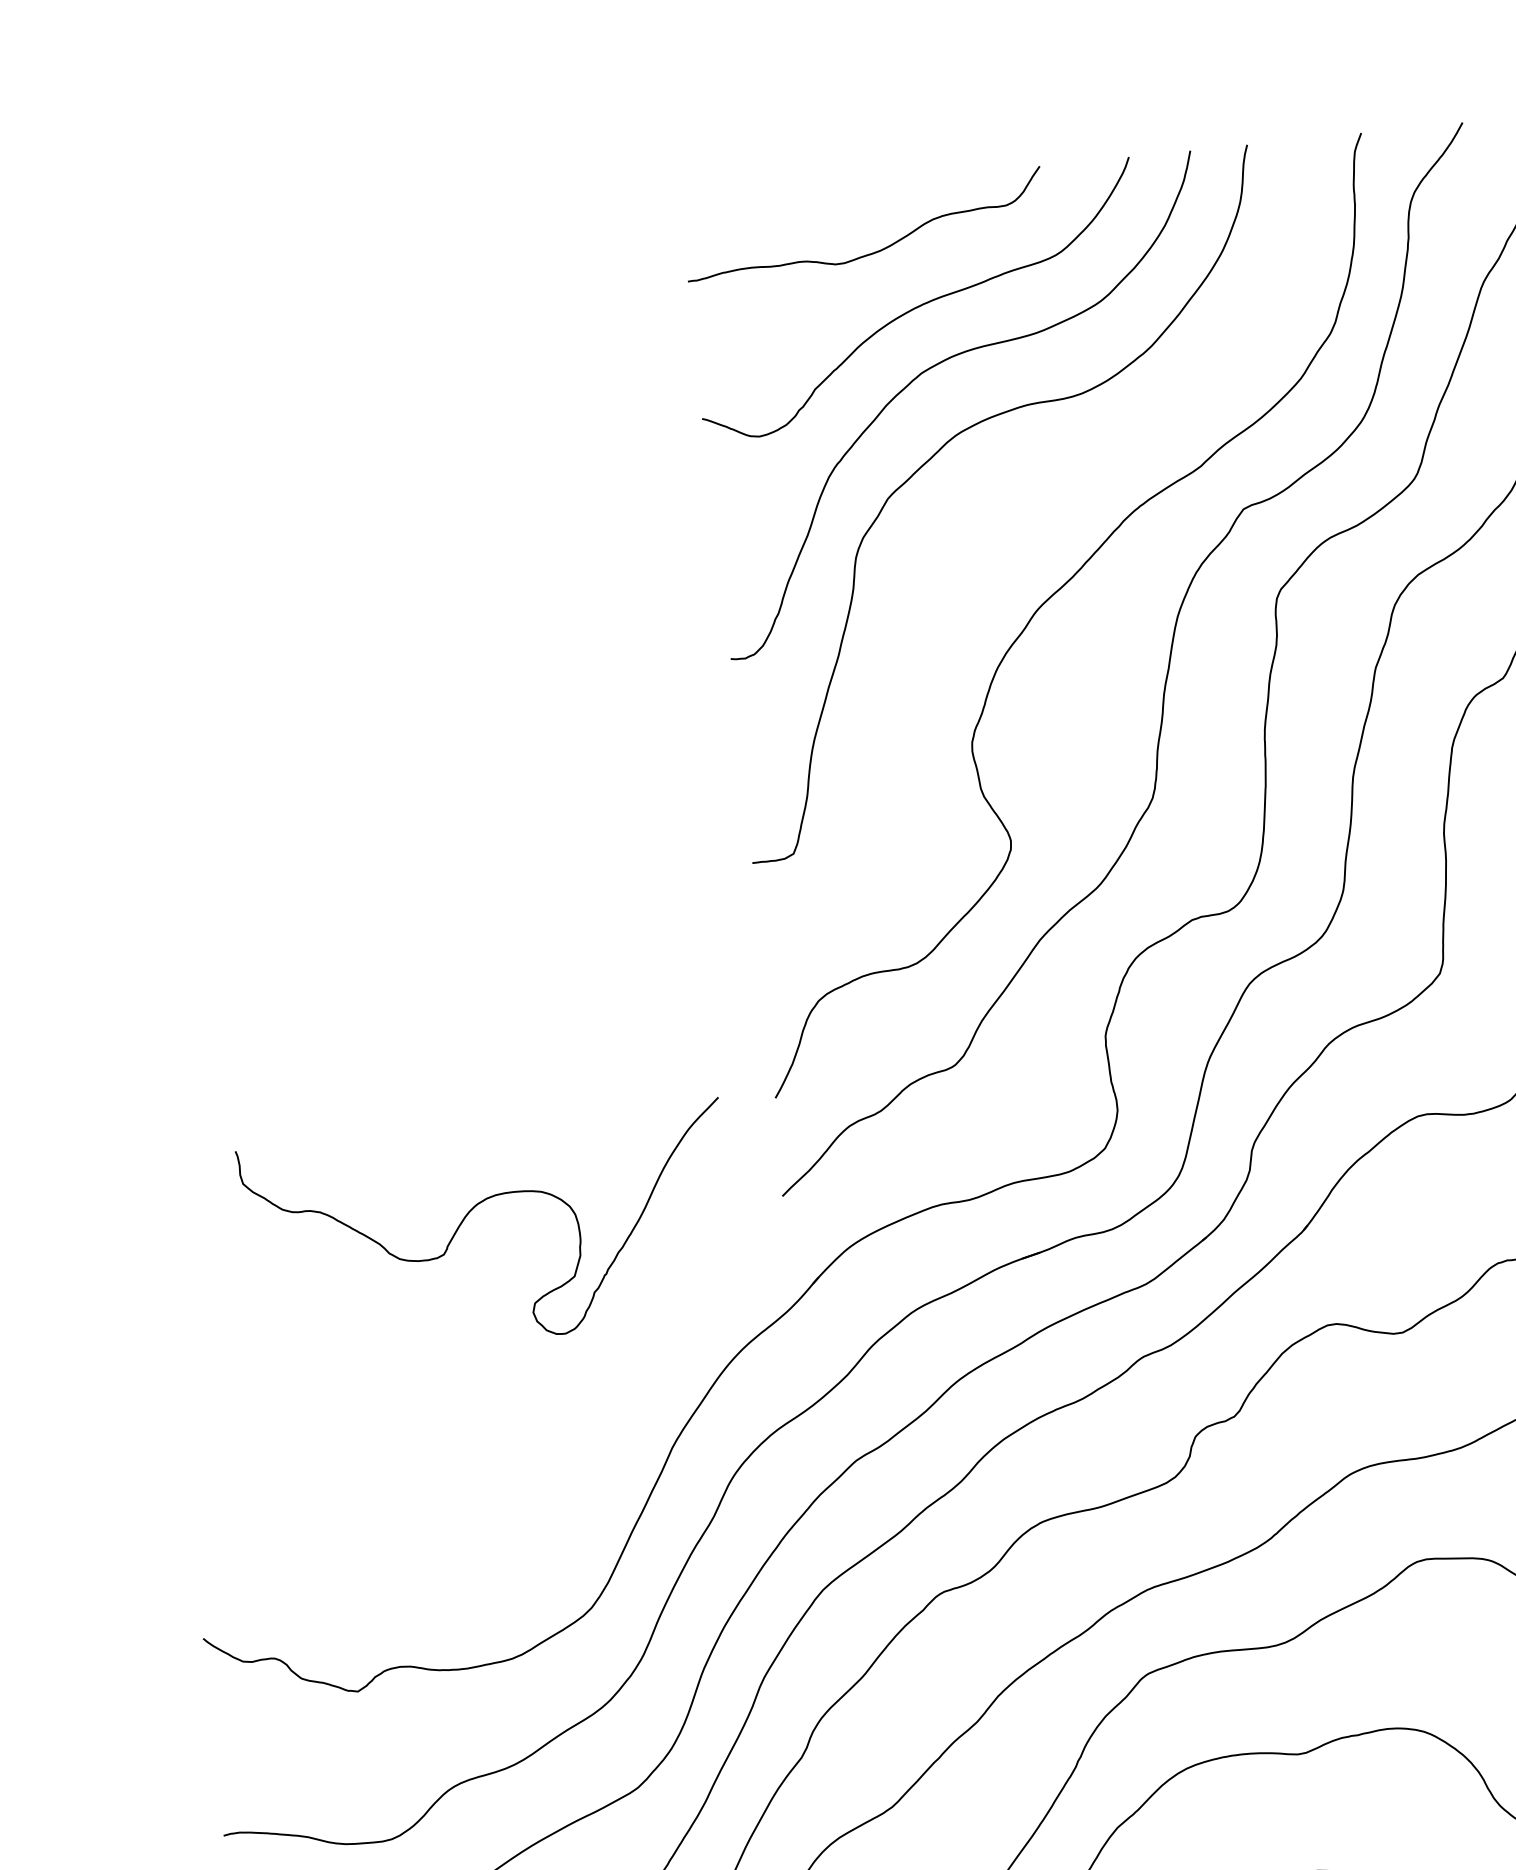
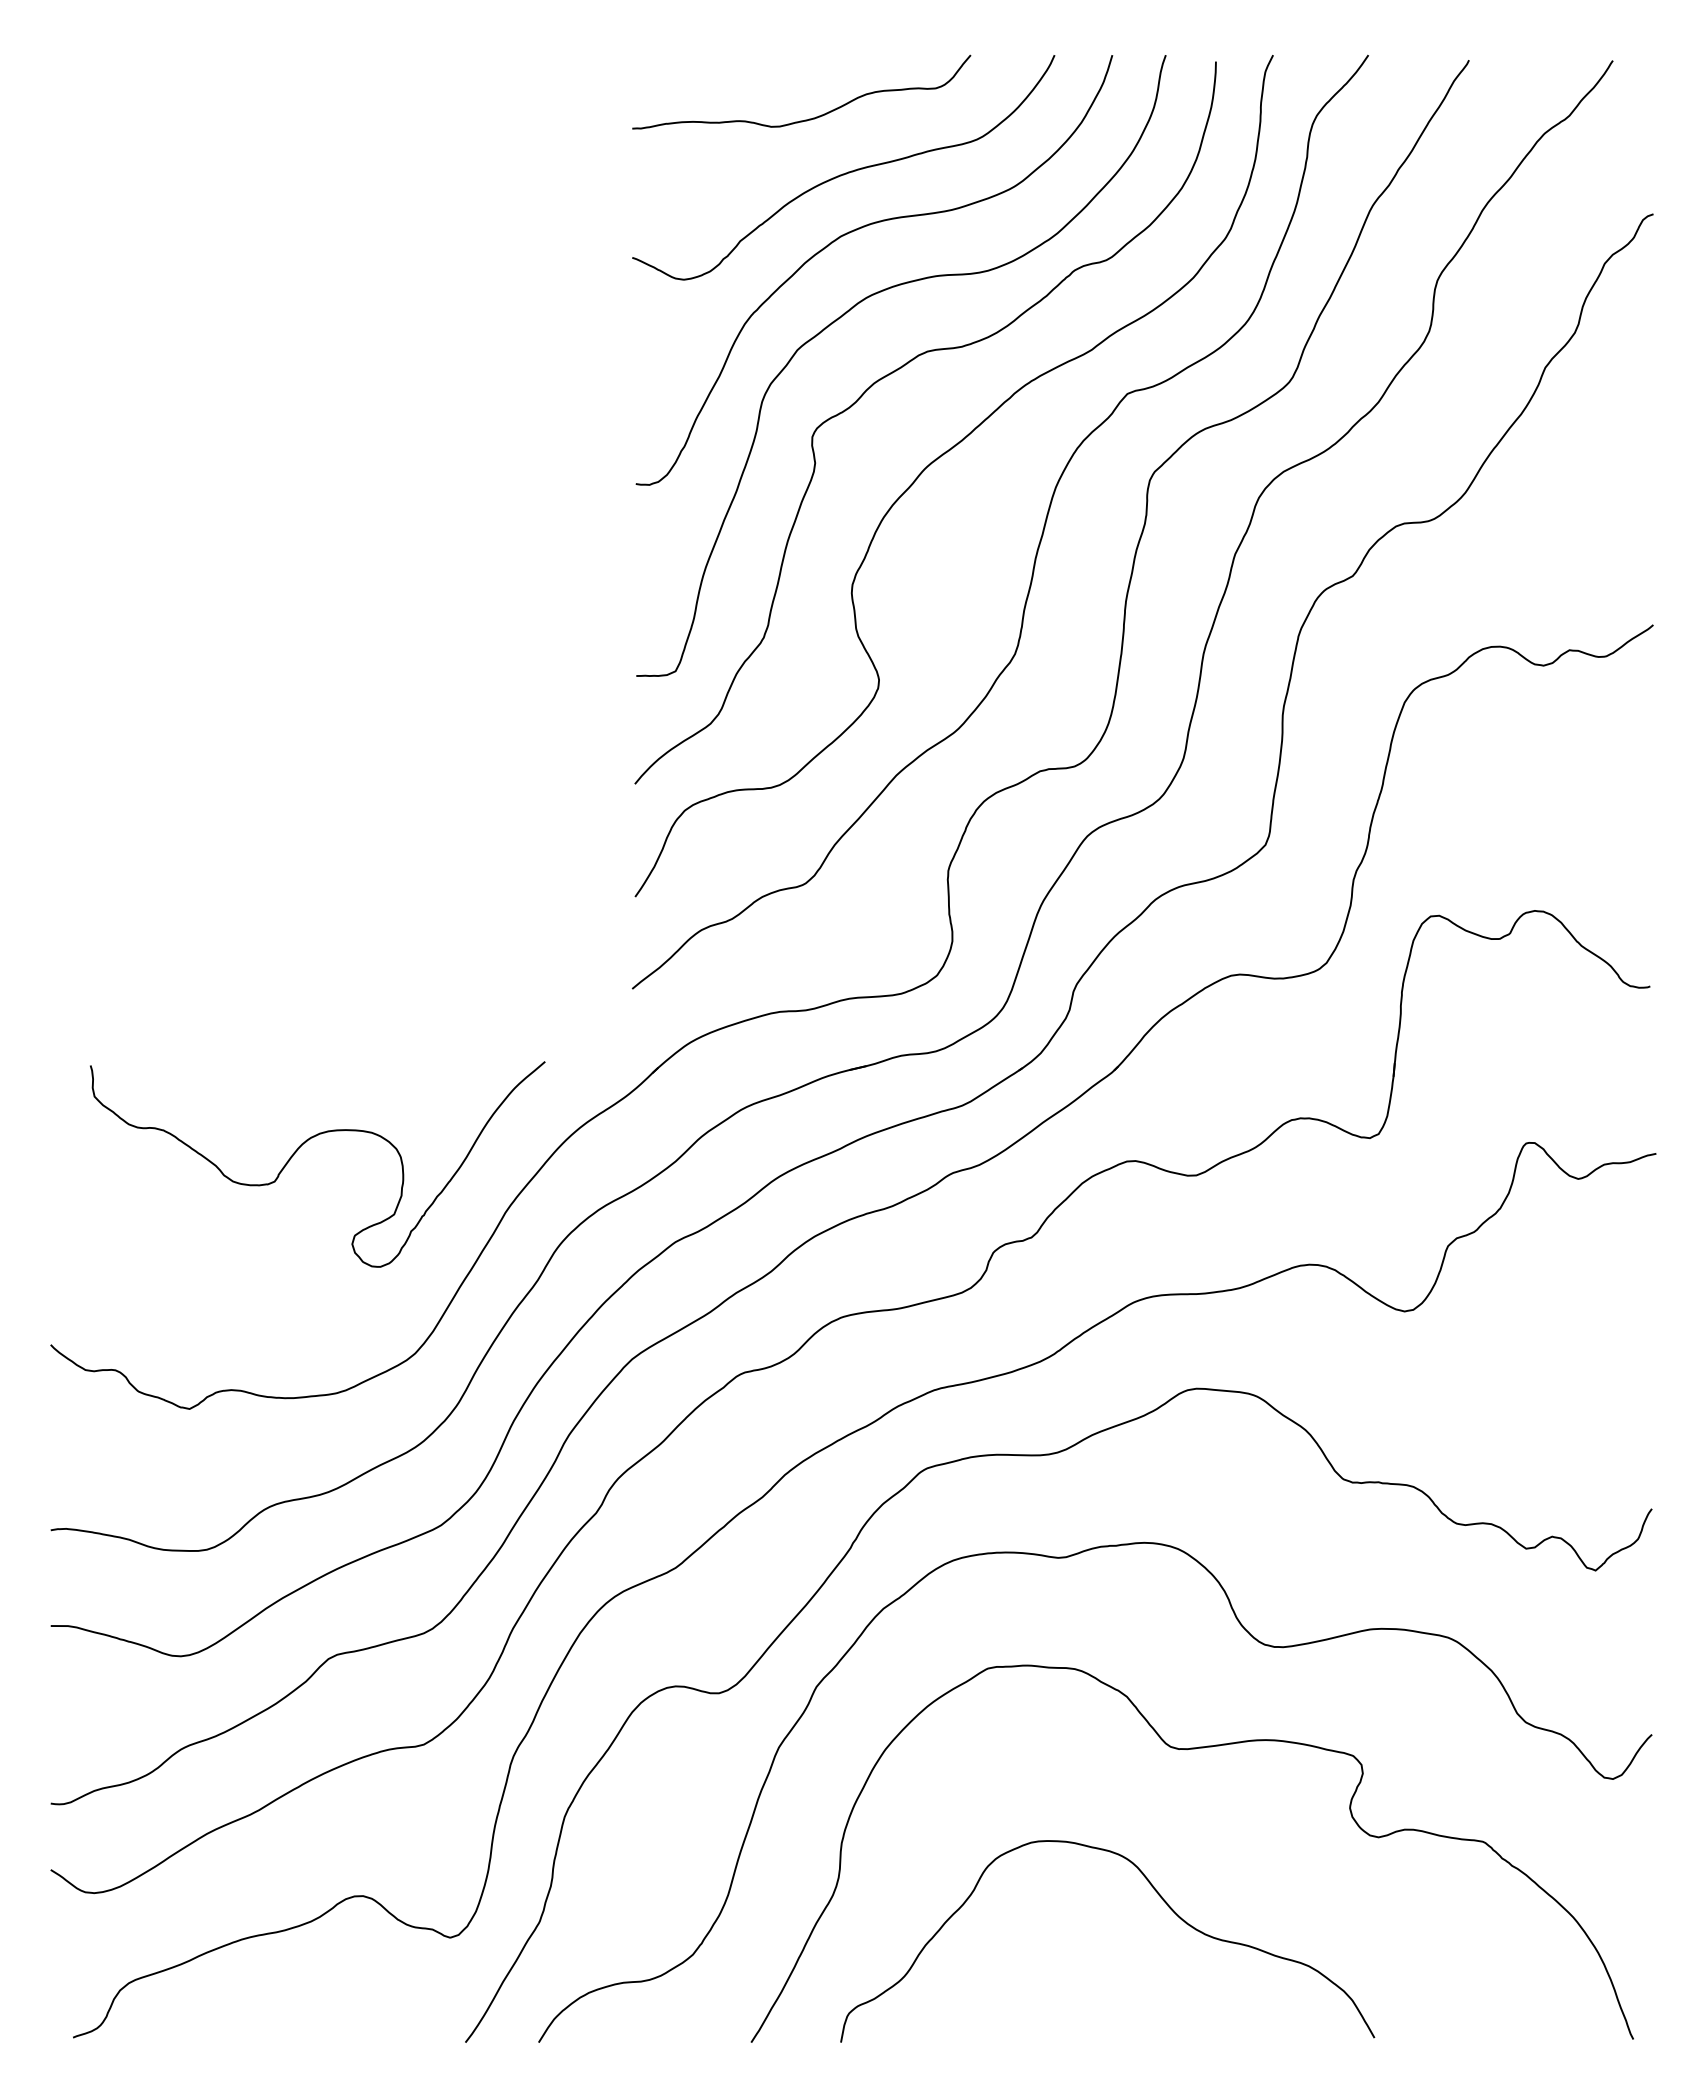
curve: (997, 509) -> (898, 370), added
curve: (464, 1220) -> (297, 1151), moved

